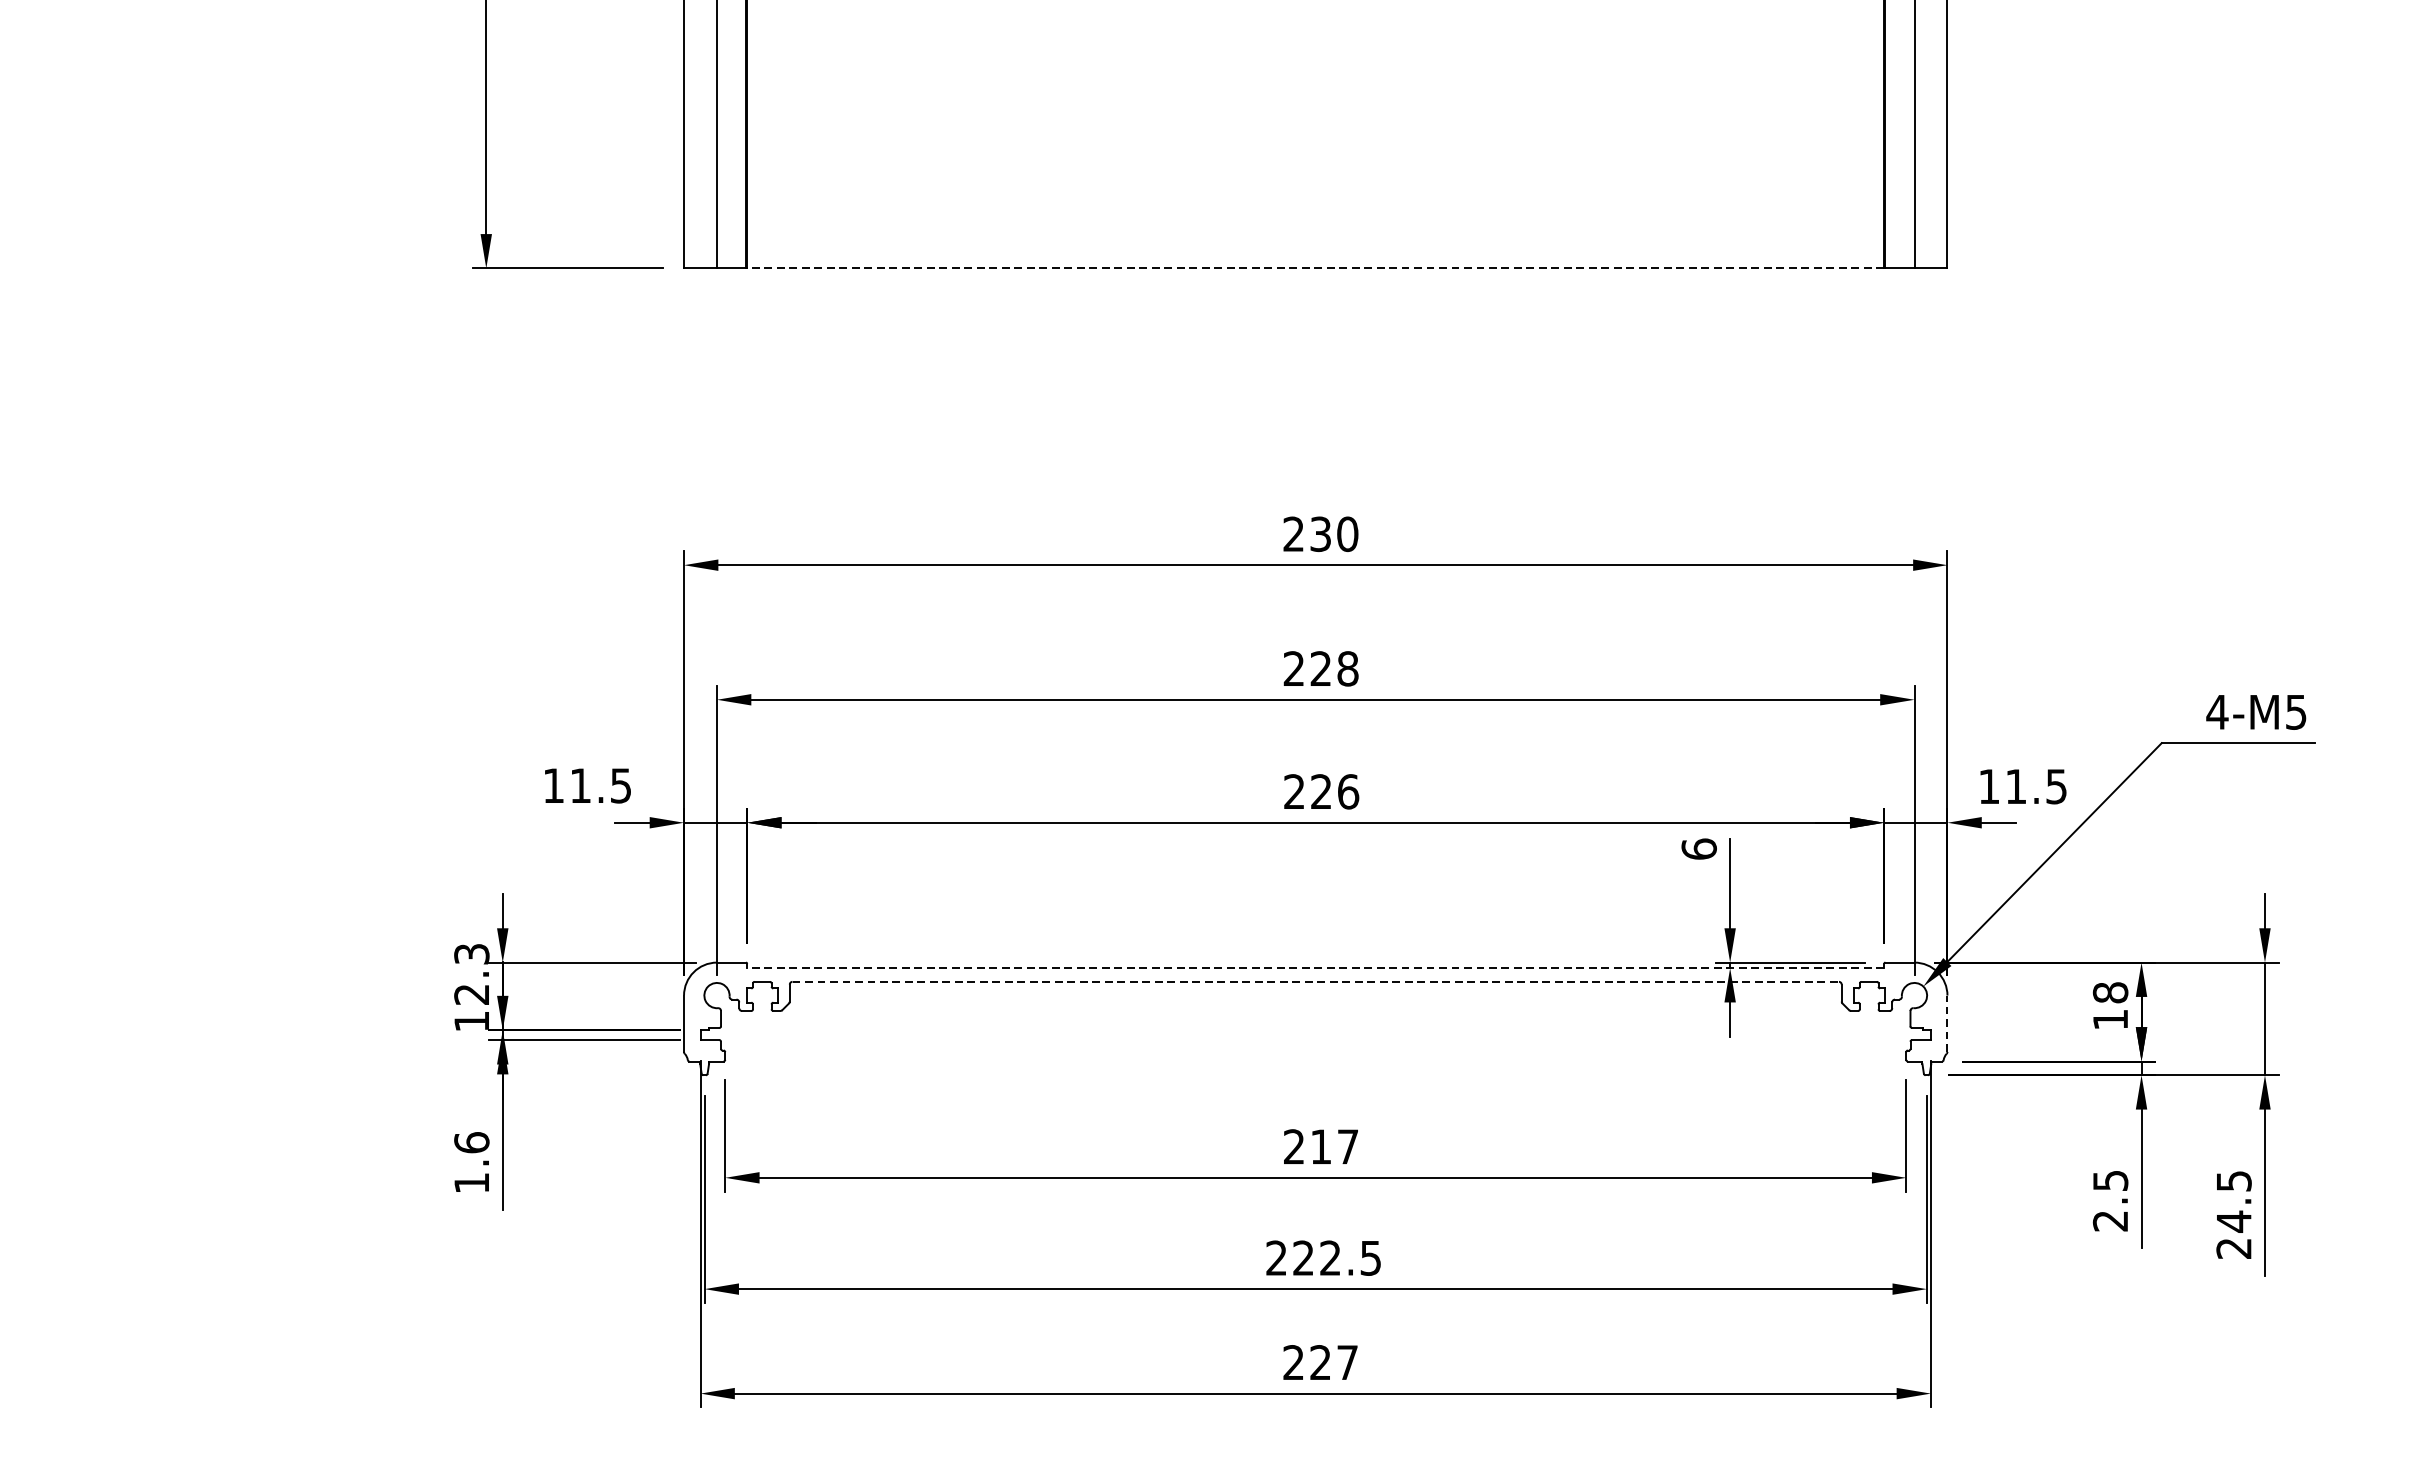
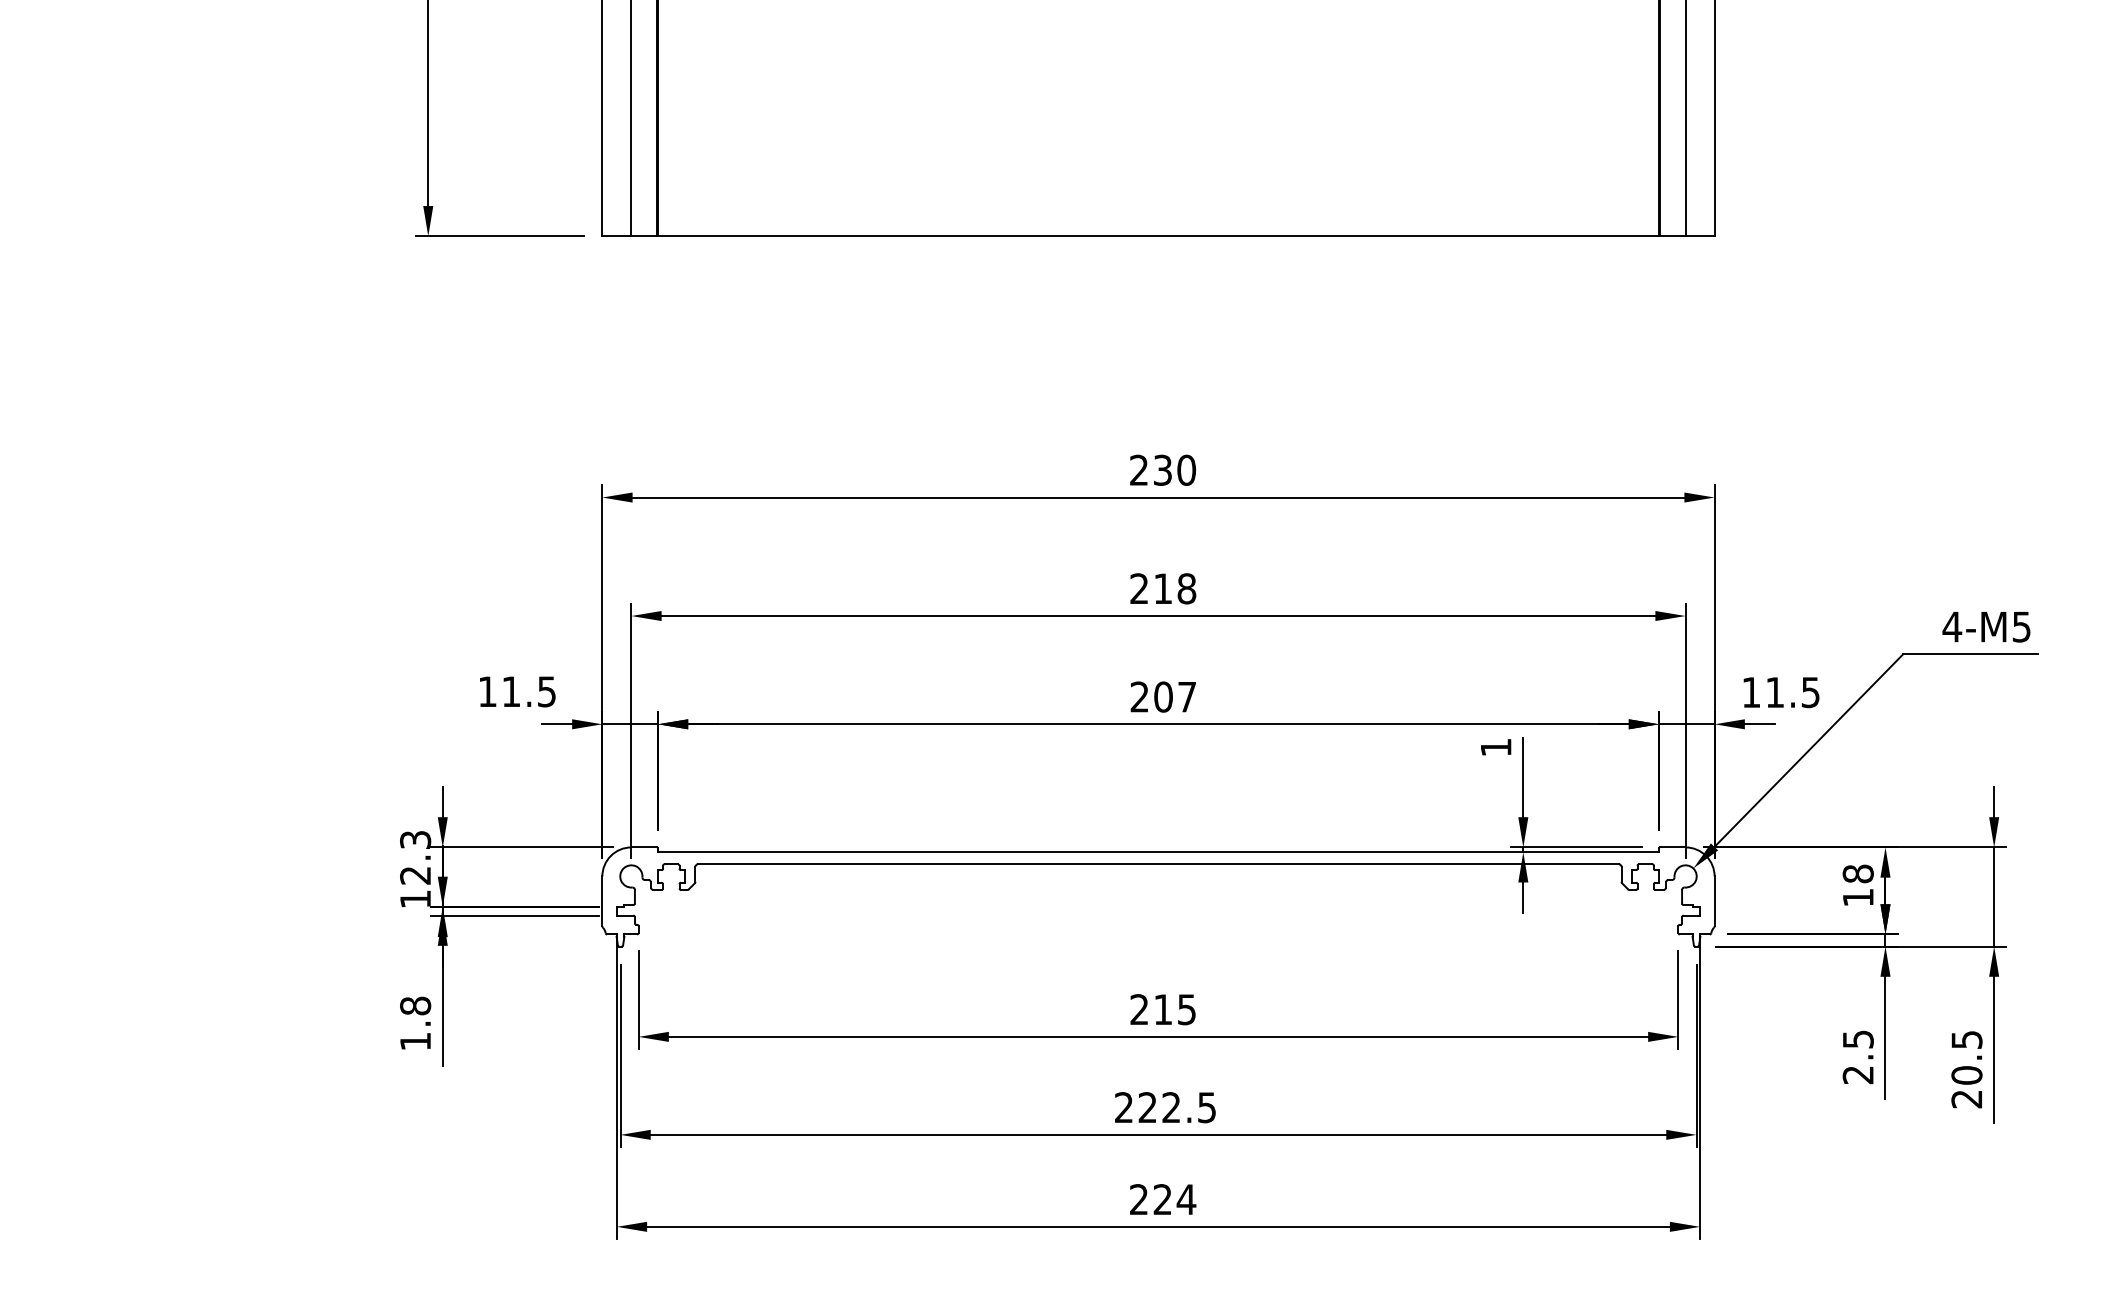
line: (1315, 268) -> (1158, 236), dashed -> solid
text: (1320, 668) -> (1162, 588), 228 -> 218
text: (1335, 791) -> (1175, 696), 226 -> 207
text: (1698, 849) -> (1495, 747), 6 -> 1
line: (1315, 968) -> (1158, 852), dashed -> solid
line: (1315, 982) -> (1158, 864), dashed -> solid
line: (1947, 1024) -> (1714, 901), dashed -> solid
text: (471, 1142) -> (415, 1005), 1.6 -> 1.8
text: (1347, 1146) -> (1186, 1009), 217 -> 215
text: (2233, 1221) -> (1966, 1075), 24.5 -> 20.5
text: (1347, 1362) -> (1186, 1199), 227 -> 224

